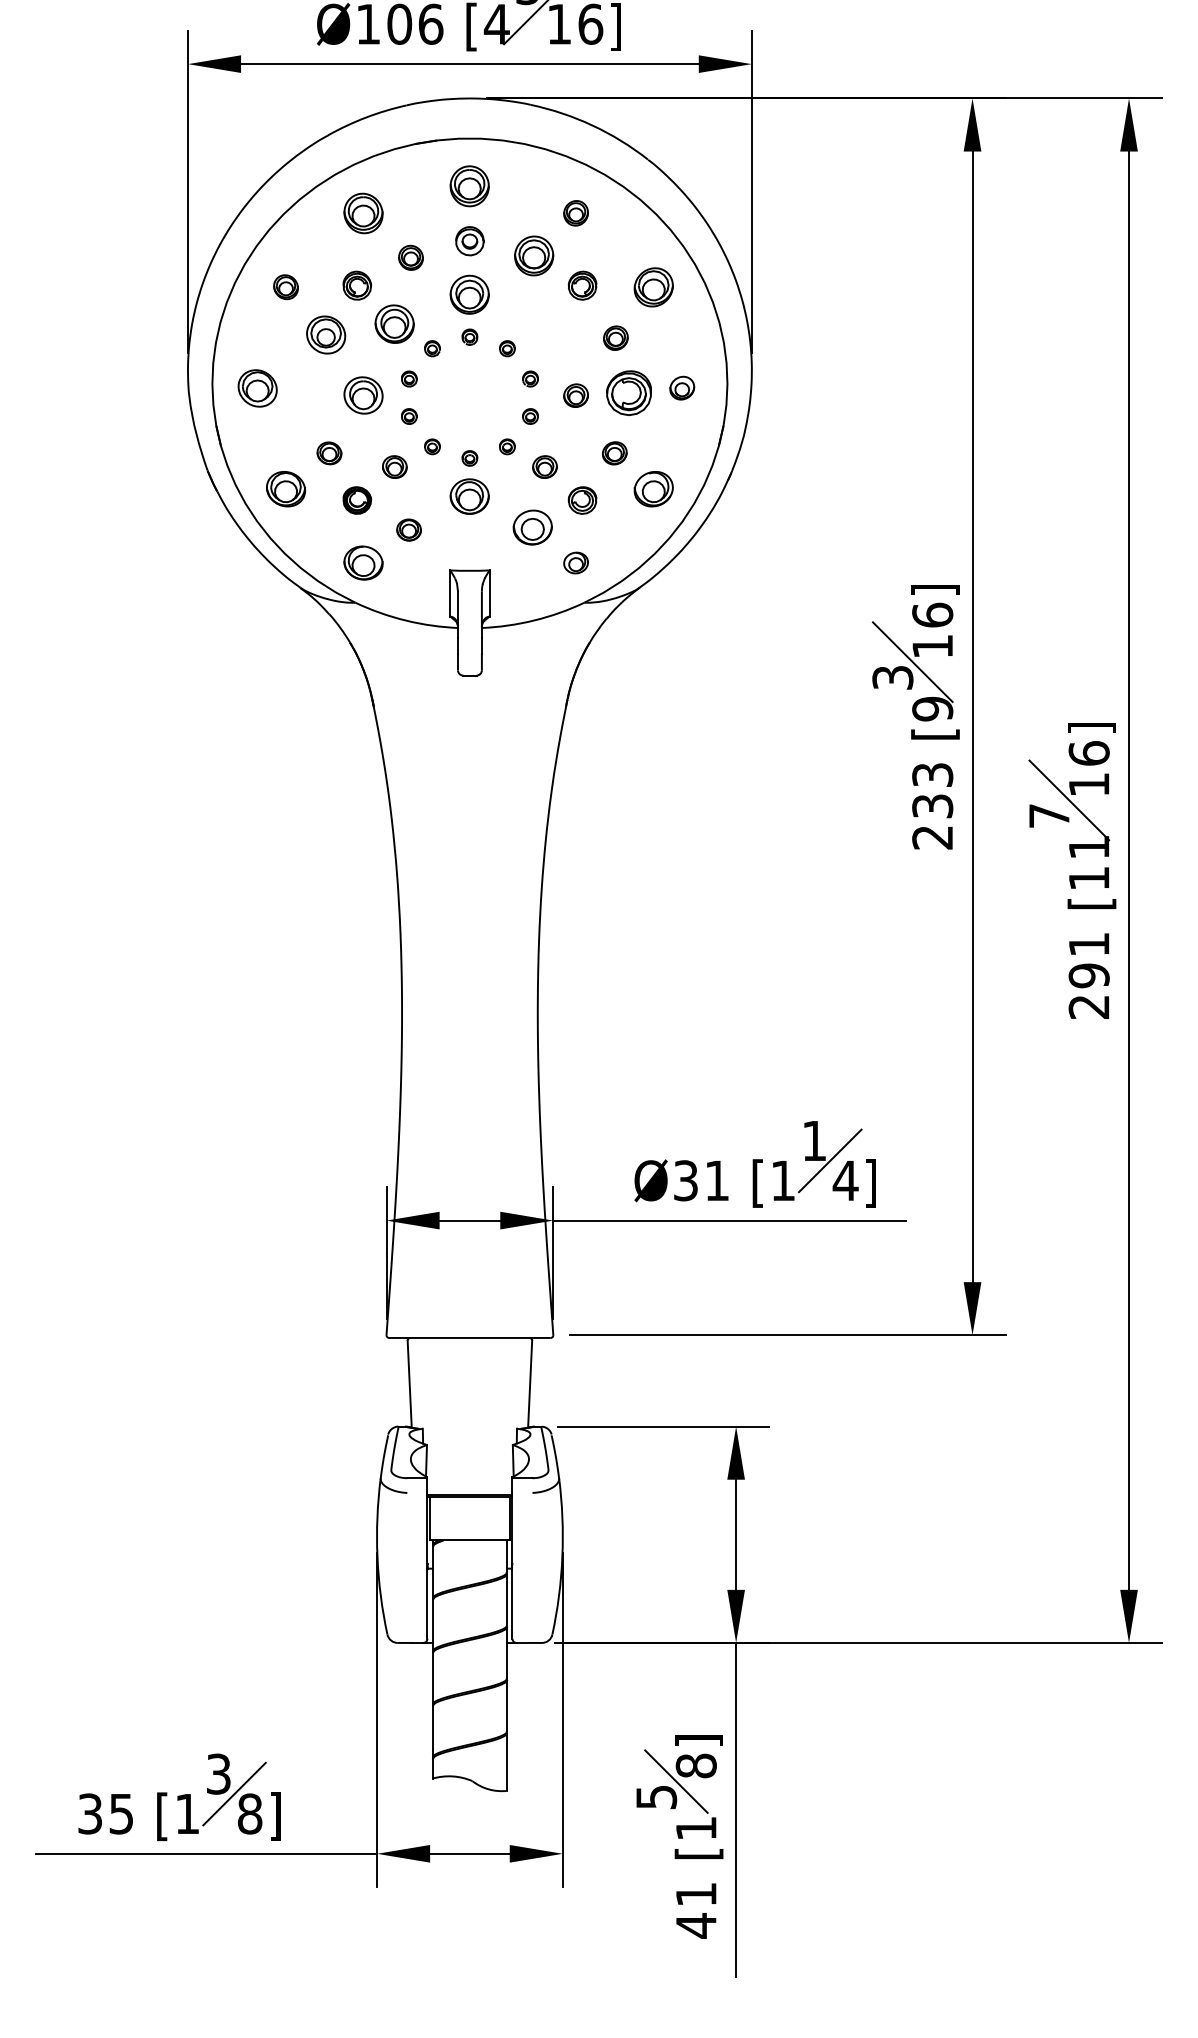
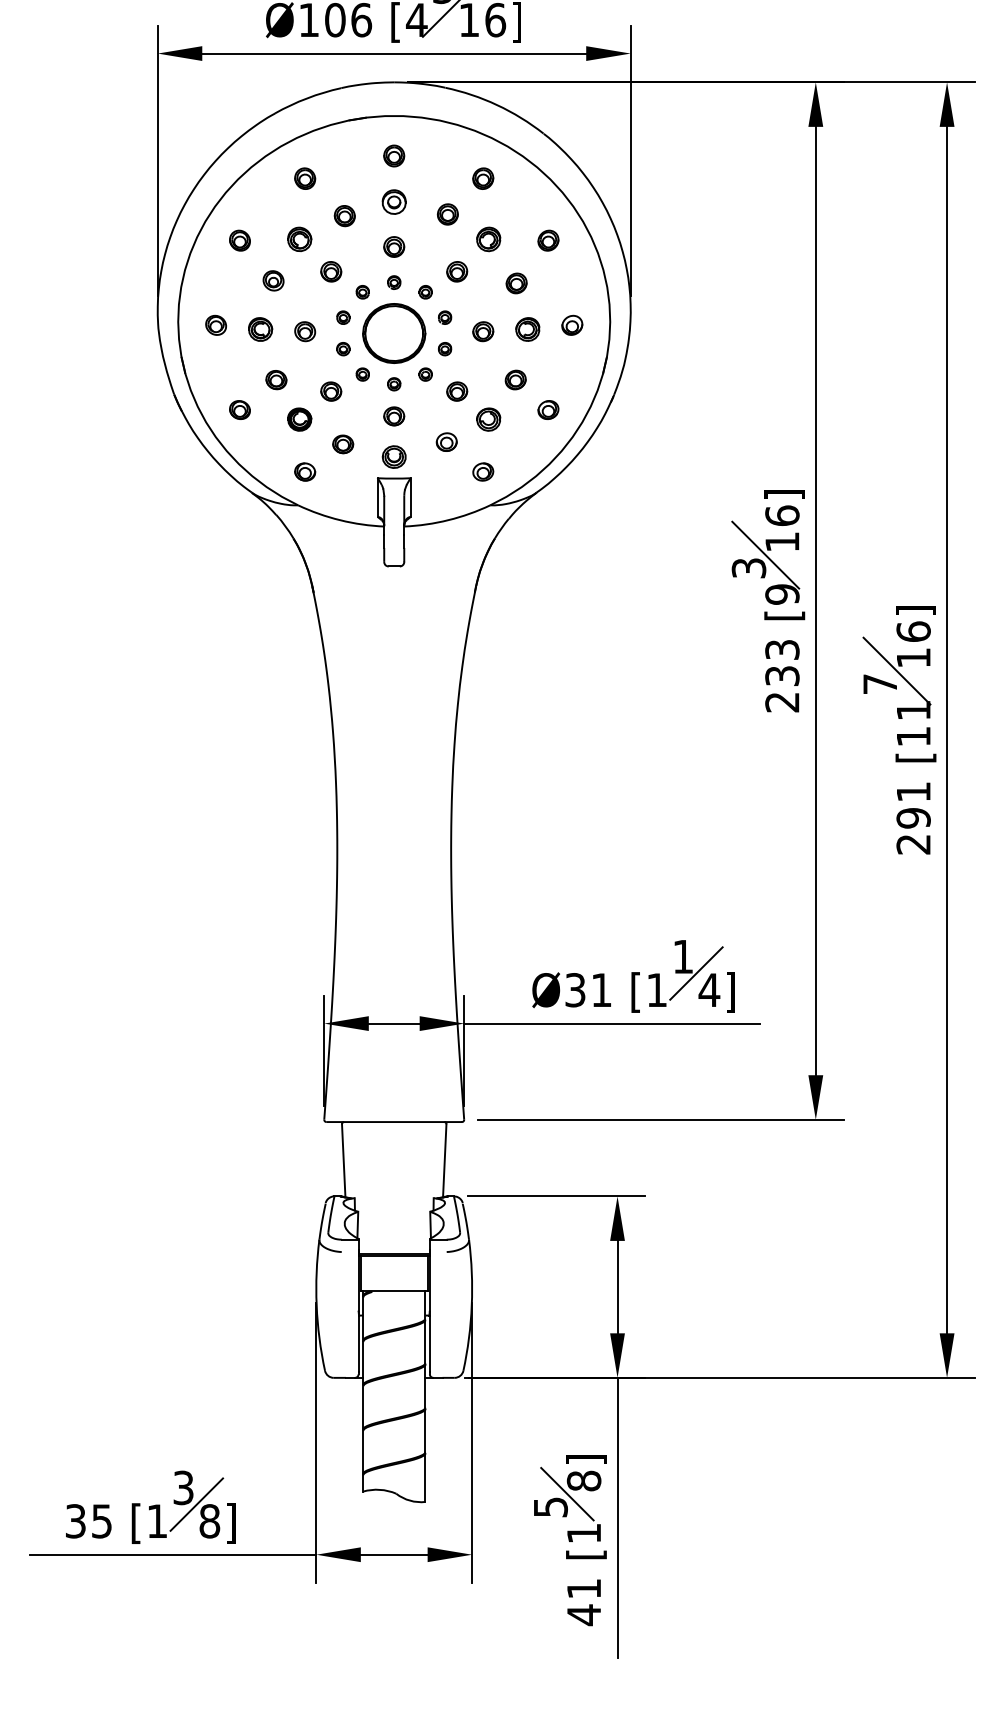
part: (470, 185) -> (394, 155), size x0.62
part: (364, 213) -> (305, 178), size x0.62
part: (533, 255) -> (447, 214), size x0.62
part: (653, 286) -> (548, 240), size x0.62
part: (470, 294) -> (394, 246), size x0.62
part: (395, 323) -> (331, 271), size x0.62
part: (545, 323) -> (457, 271), added
part: (325, 334) -> (273, 280), size x0.62
part: (256, 387) -> (215, 324), size x0.62
part: (310, 393) -> (260, 329), added
part: (628, 393) -> (527, 329), size x0.62
part: (364, 395) -> (305, 331), size x0.62
part: (470, 397) -> (394, 333), added
part: (285, 488) -> (239, 409), size x0.62
part: (653, 488) -> (548, 409), size x0.62
part: (470, 496) -> (394, 416), size x0.62
part: (532, 526) -> (446, 441), size x0.62
part: (469, 544) -> (393, 456), added
part: (364, 562) -> (305, 471), size x0.62

